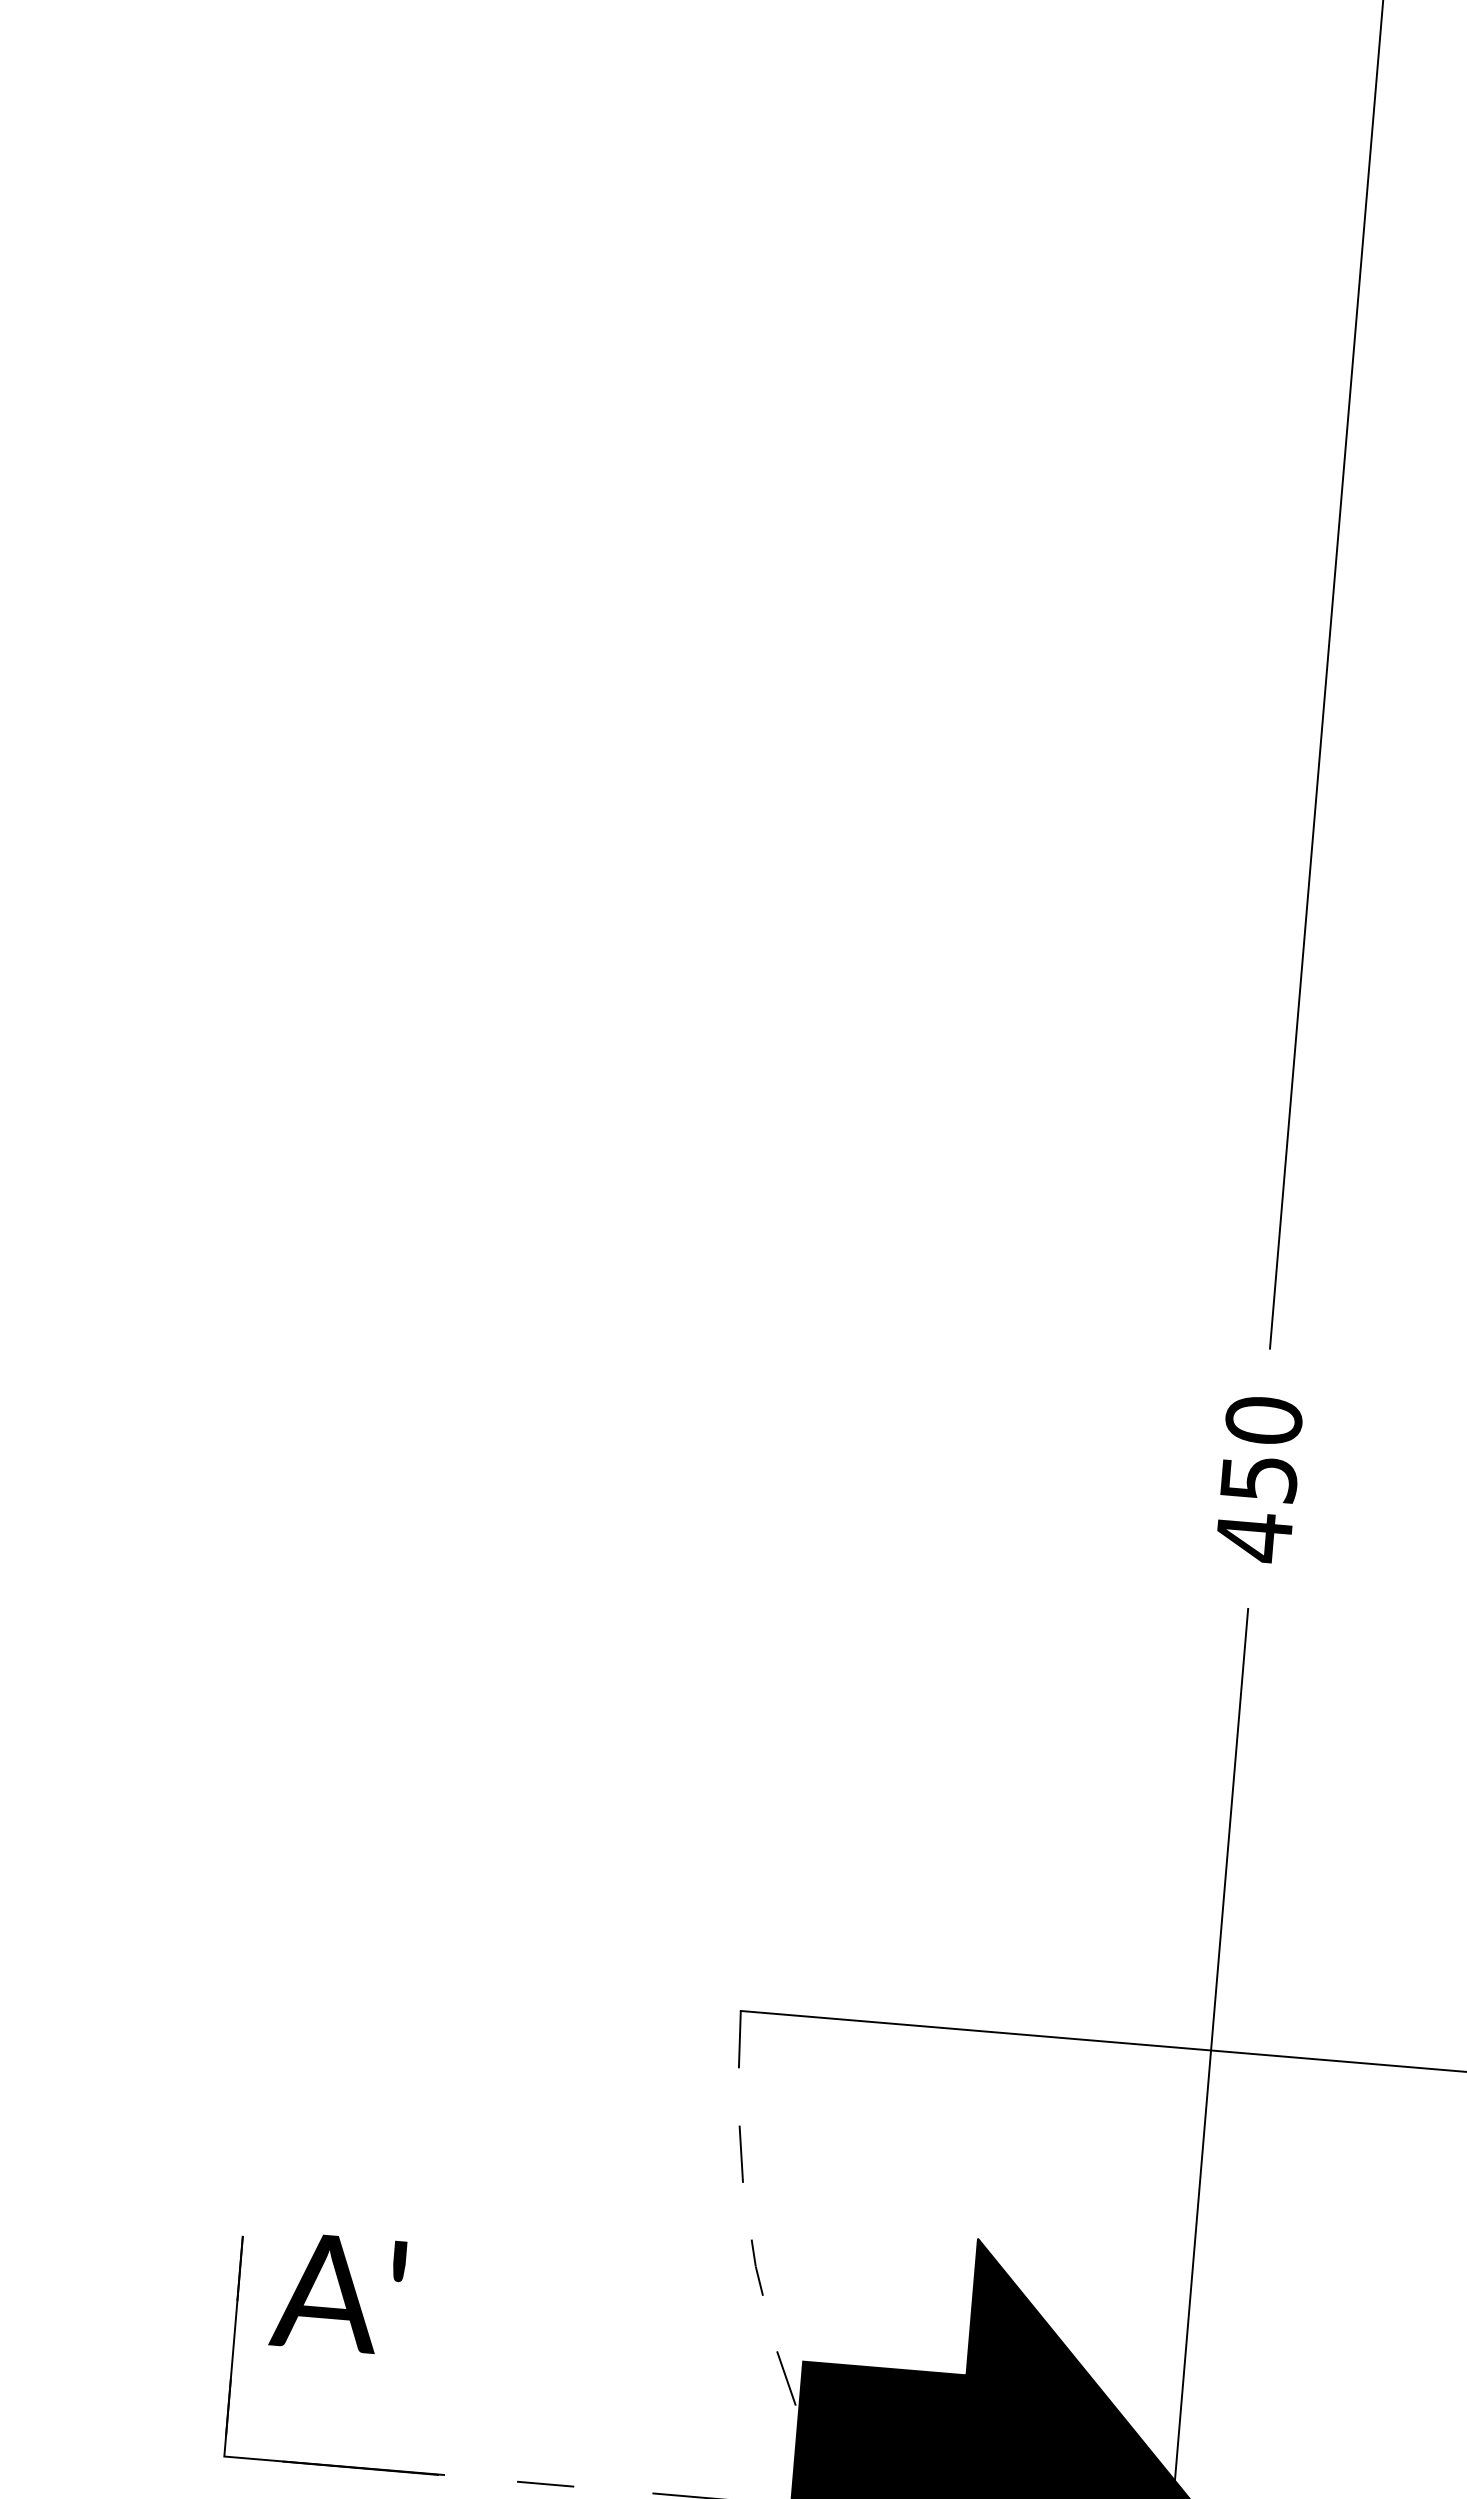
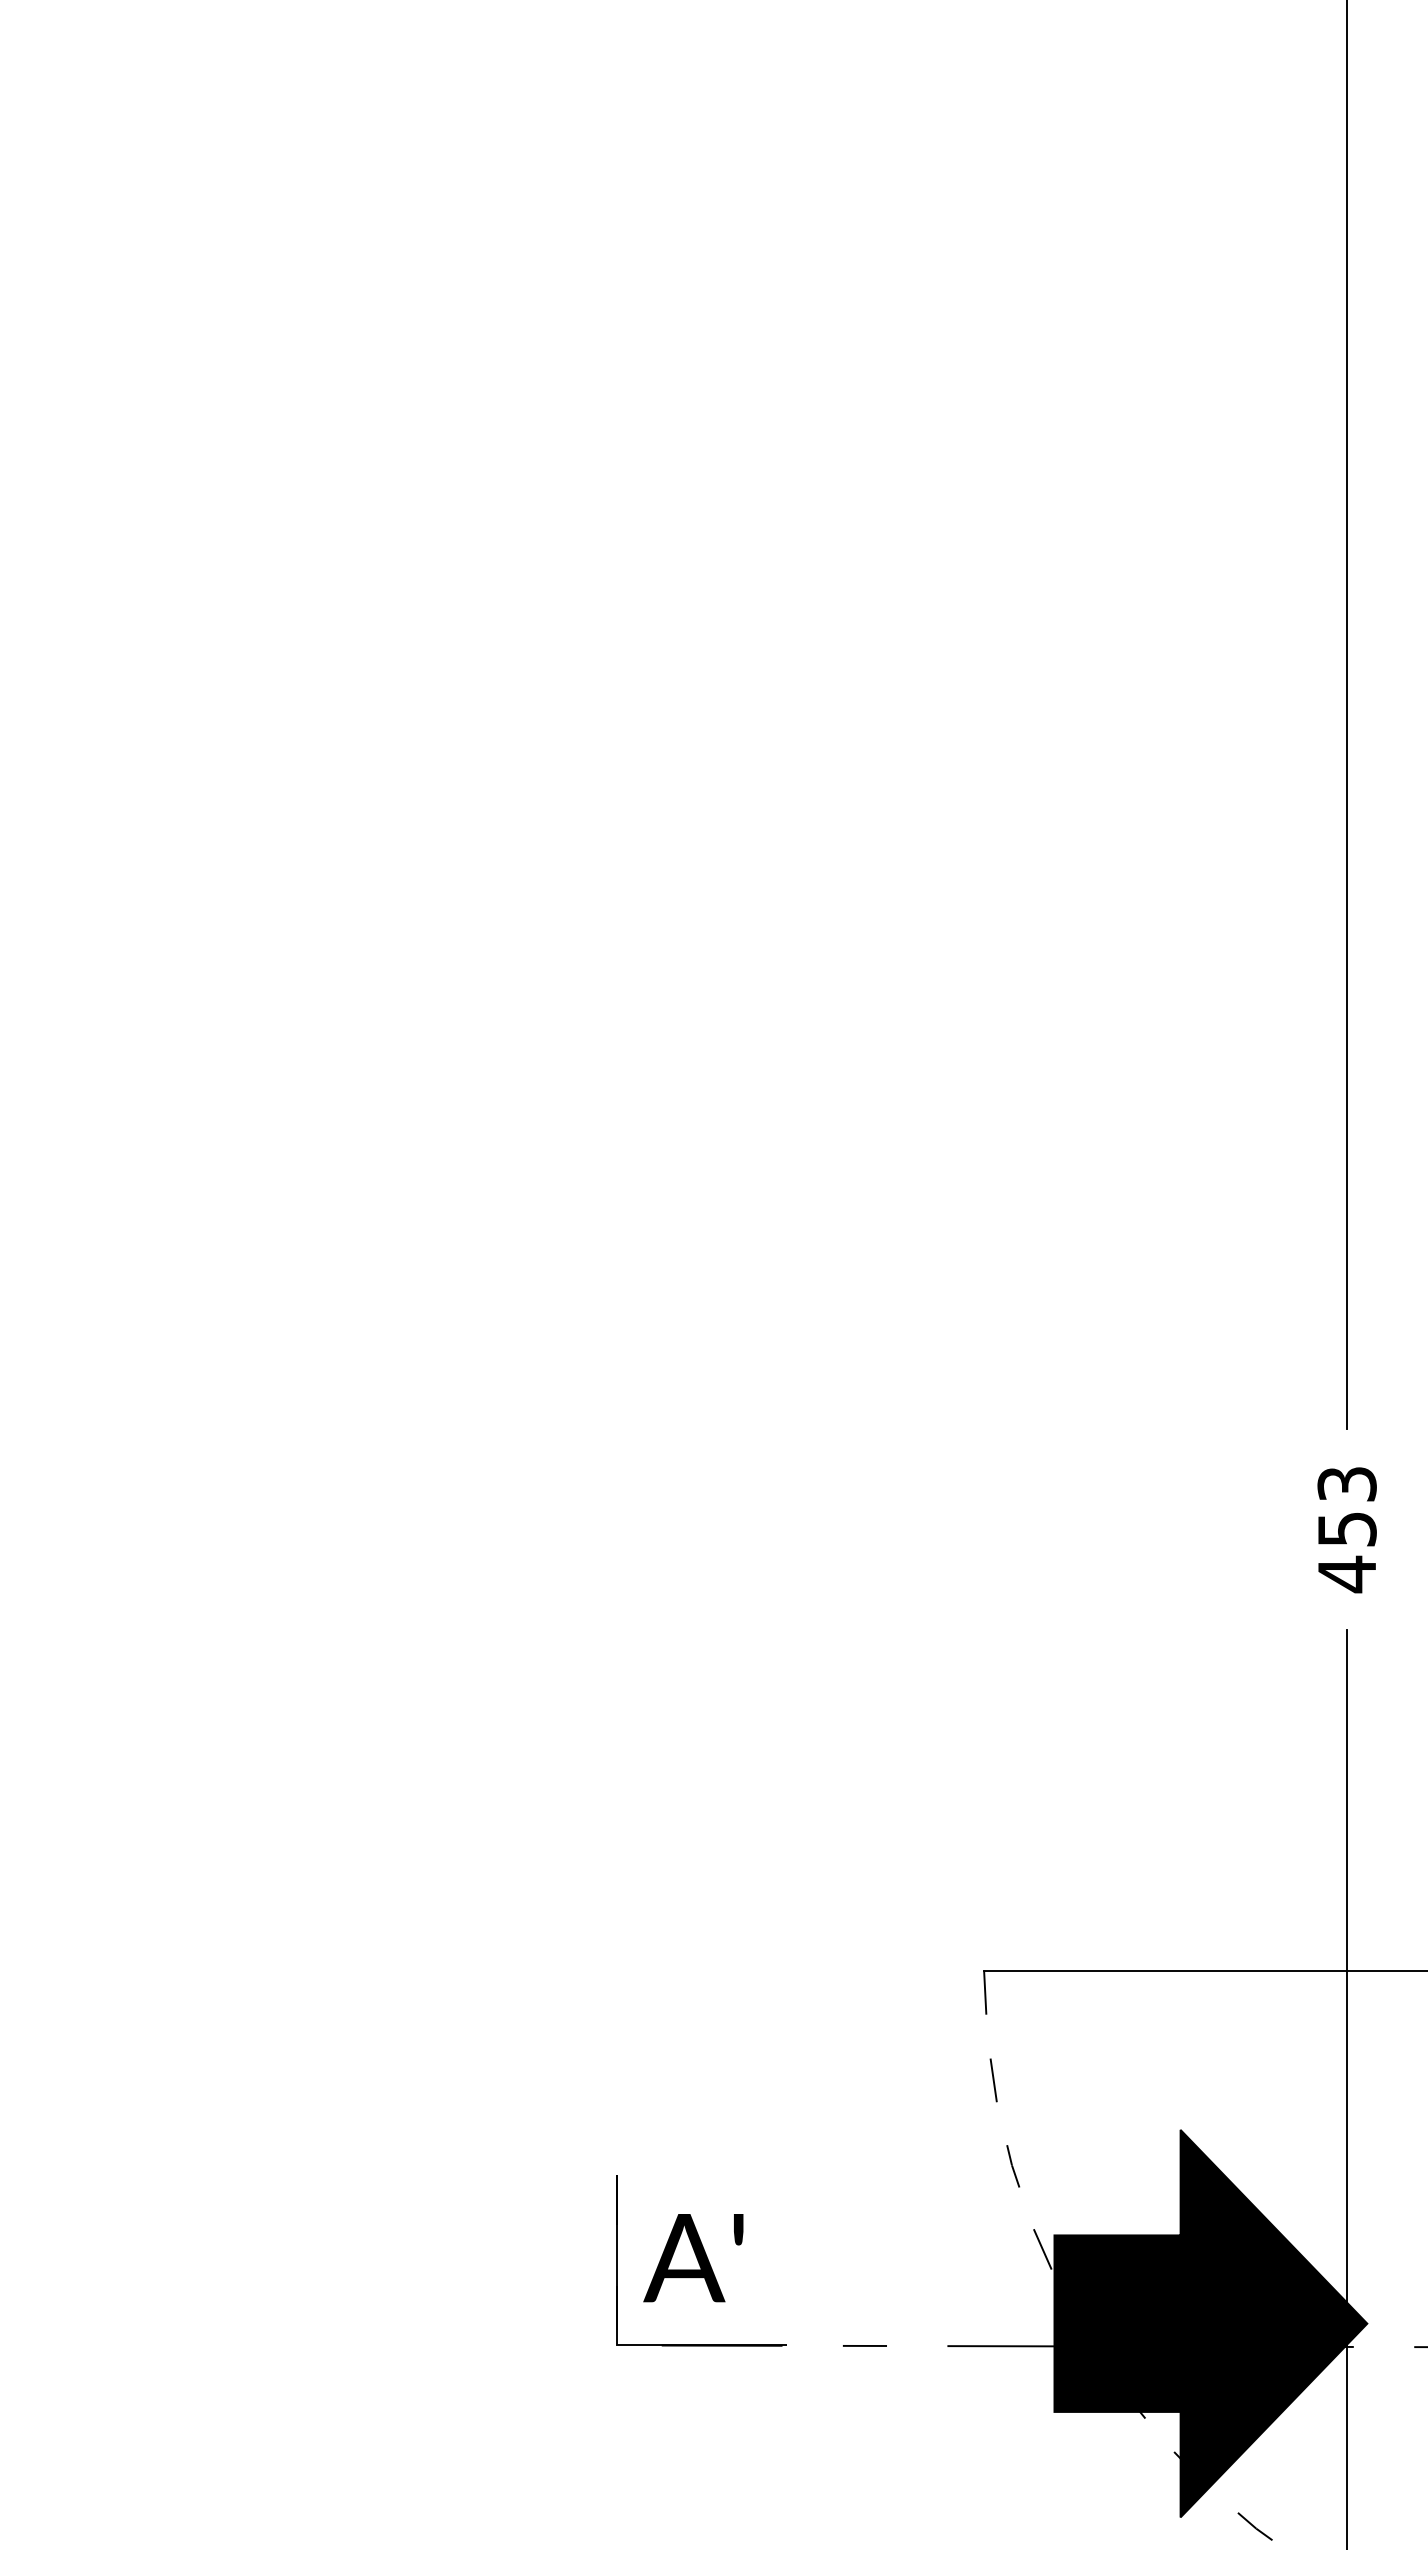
text: (1263, 1419) -> (1346, 1483), 450 -> 453
text: (337, 2293) -> (693, 2258), moved

